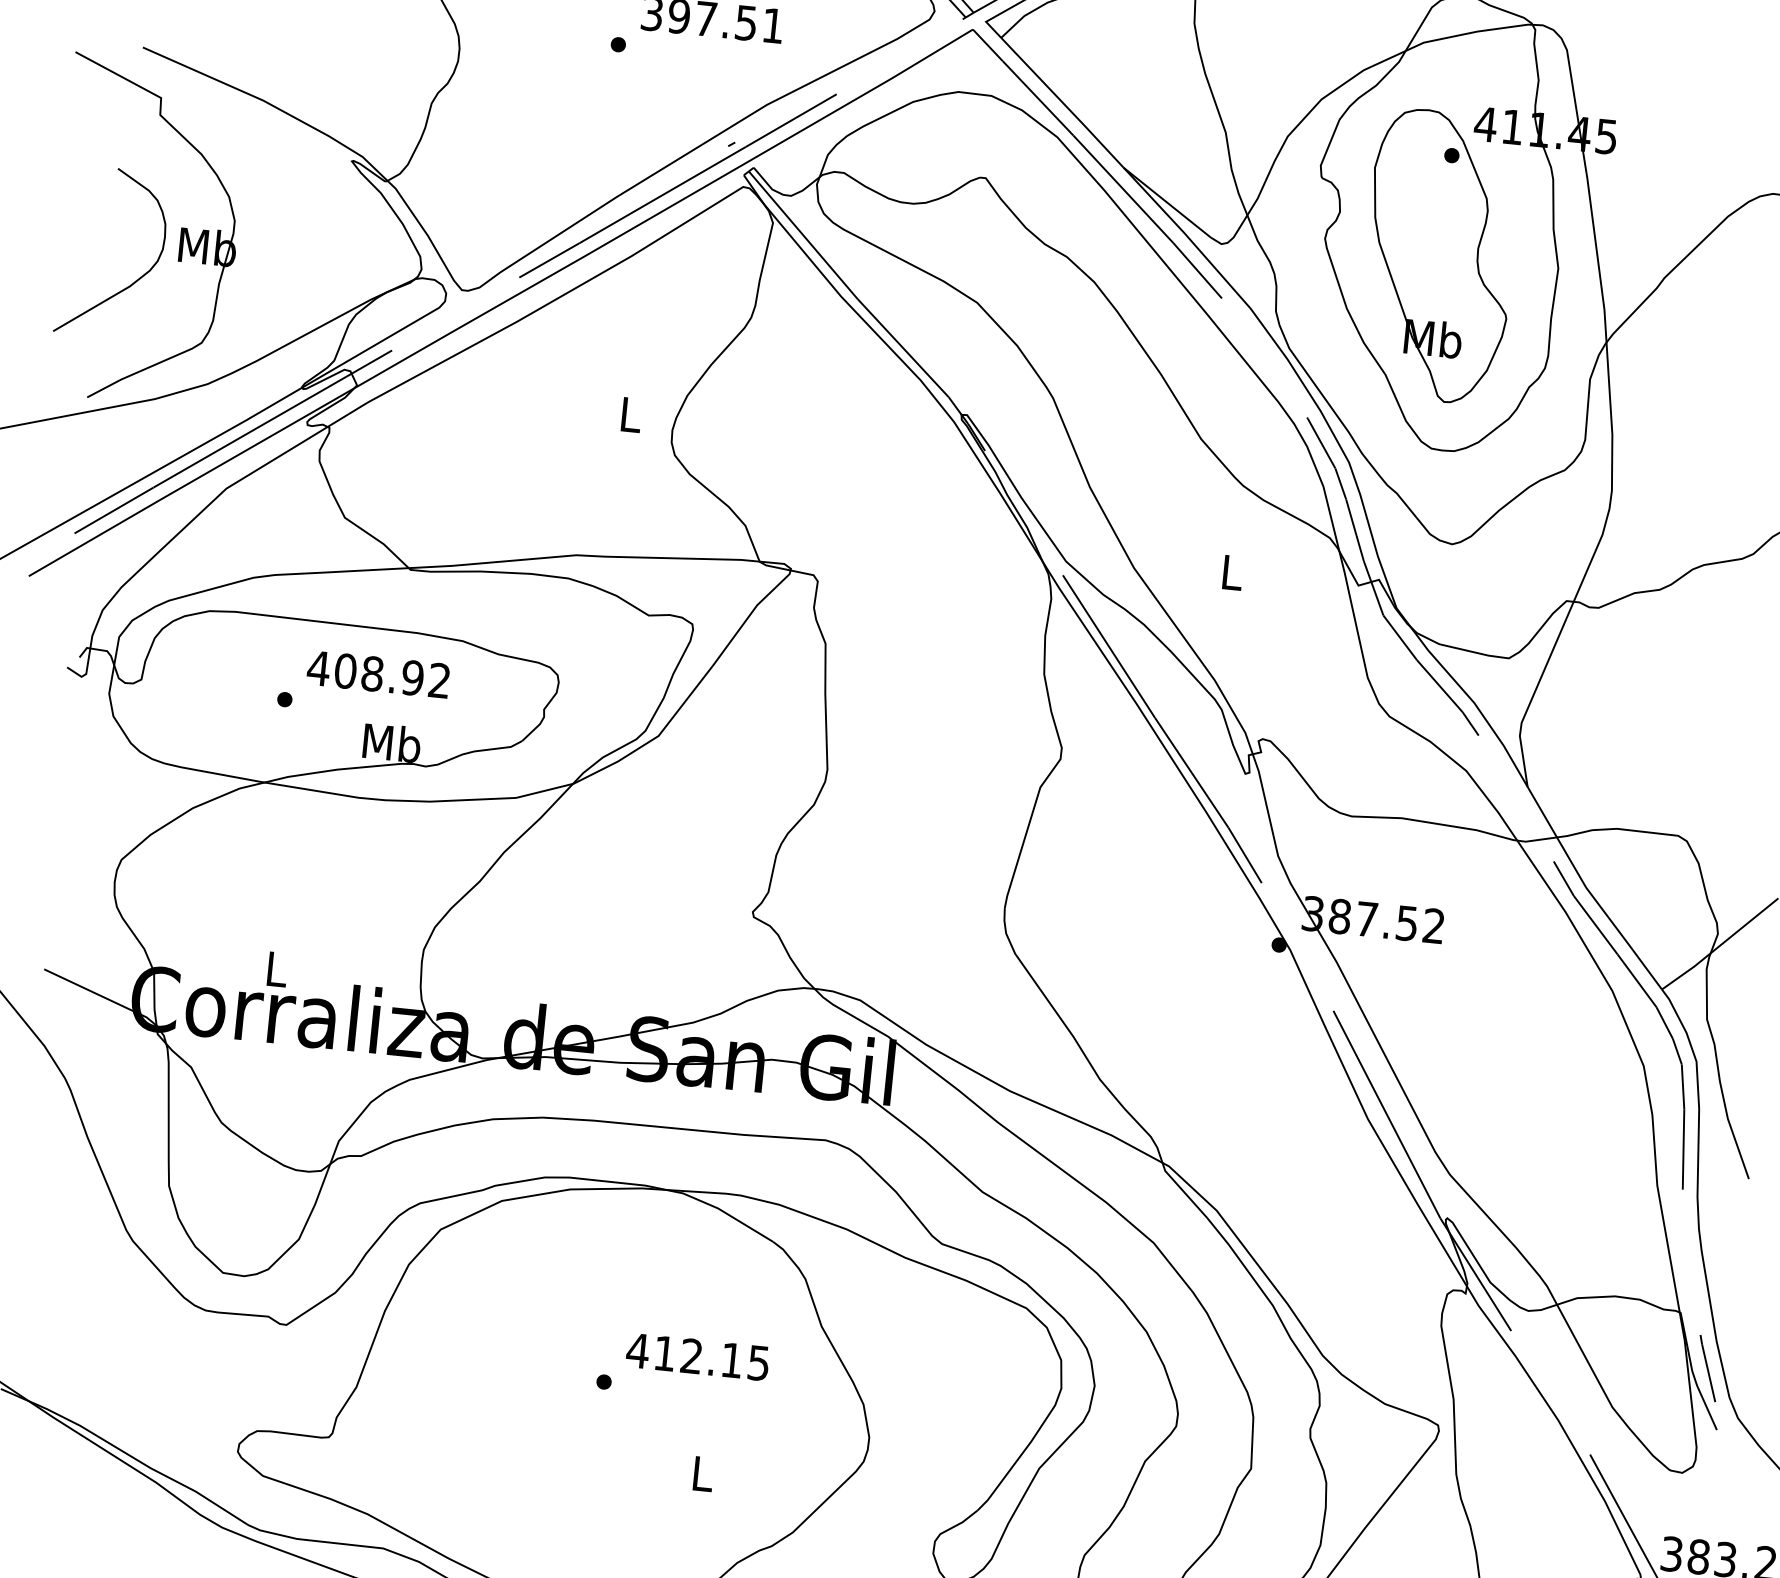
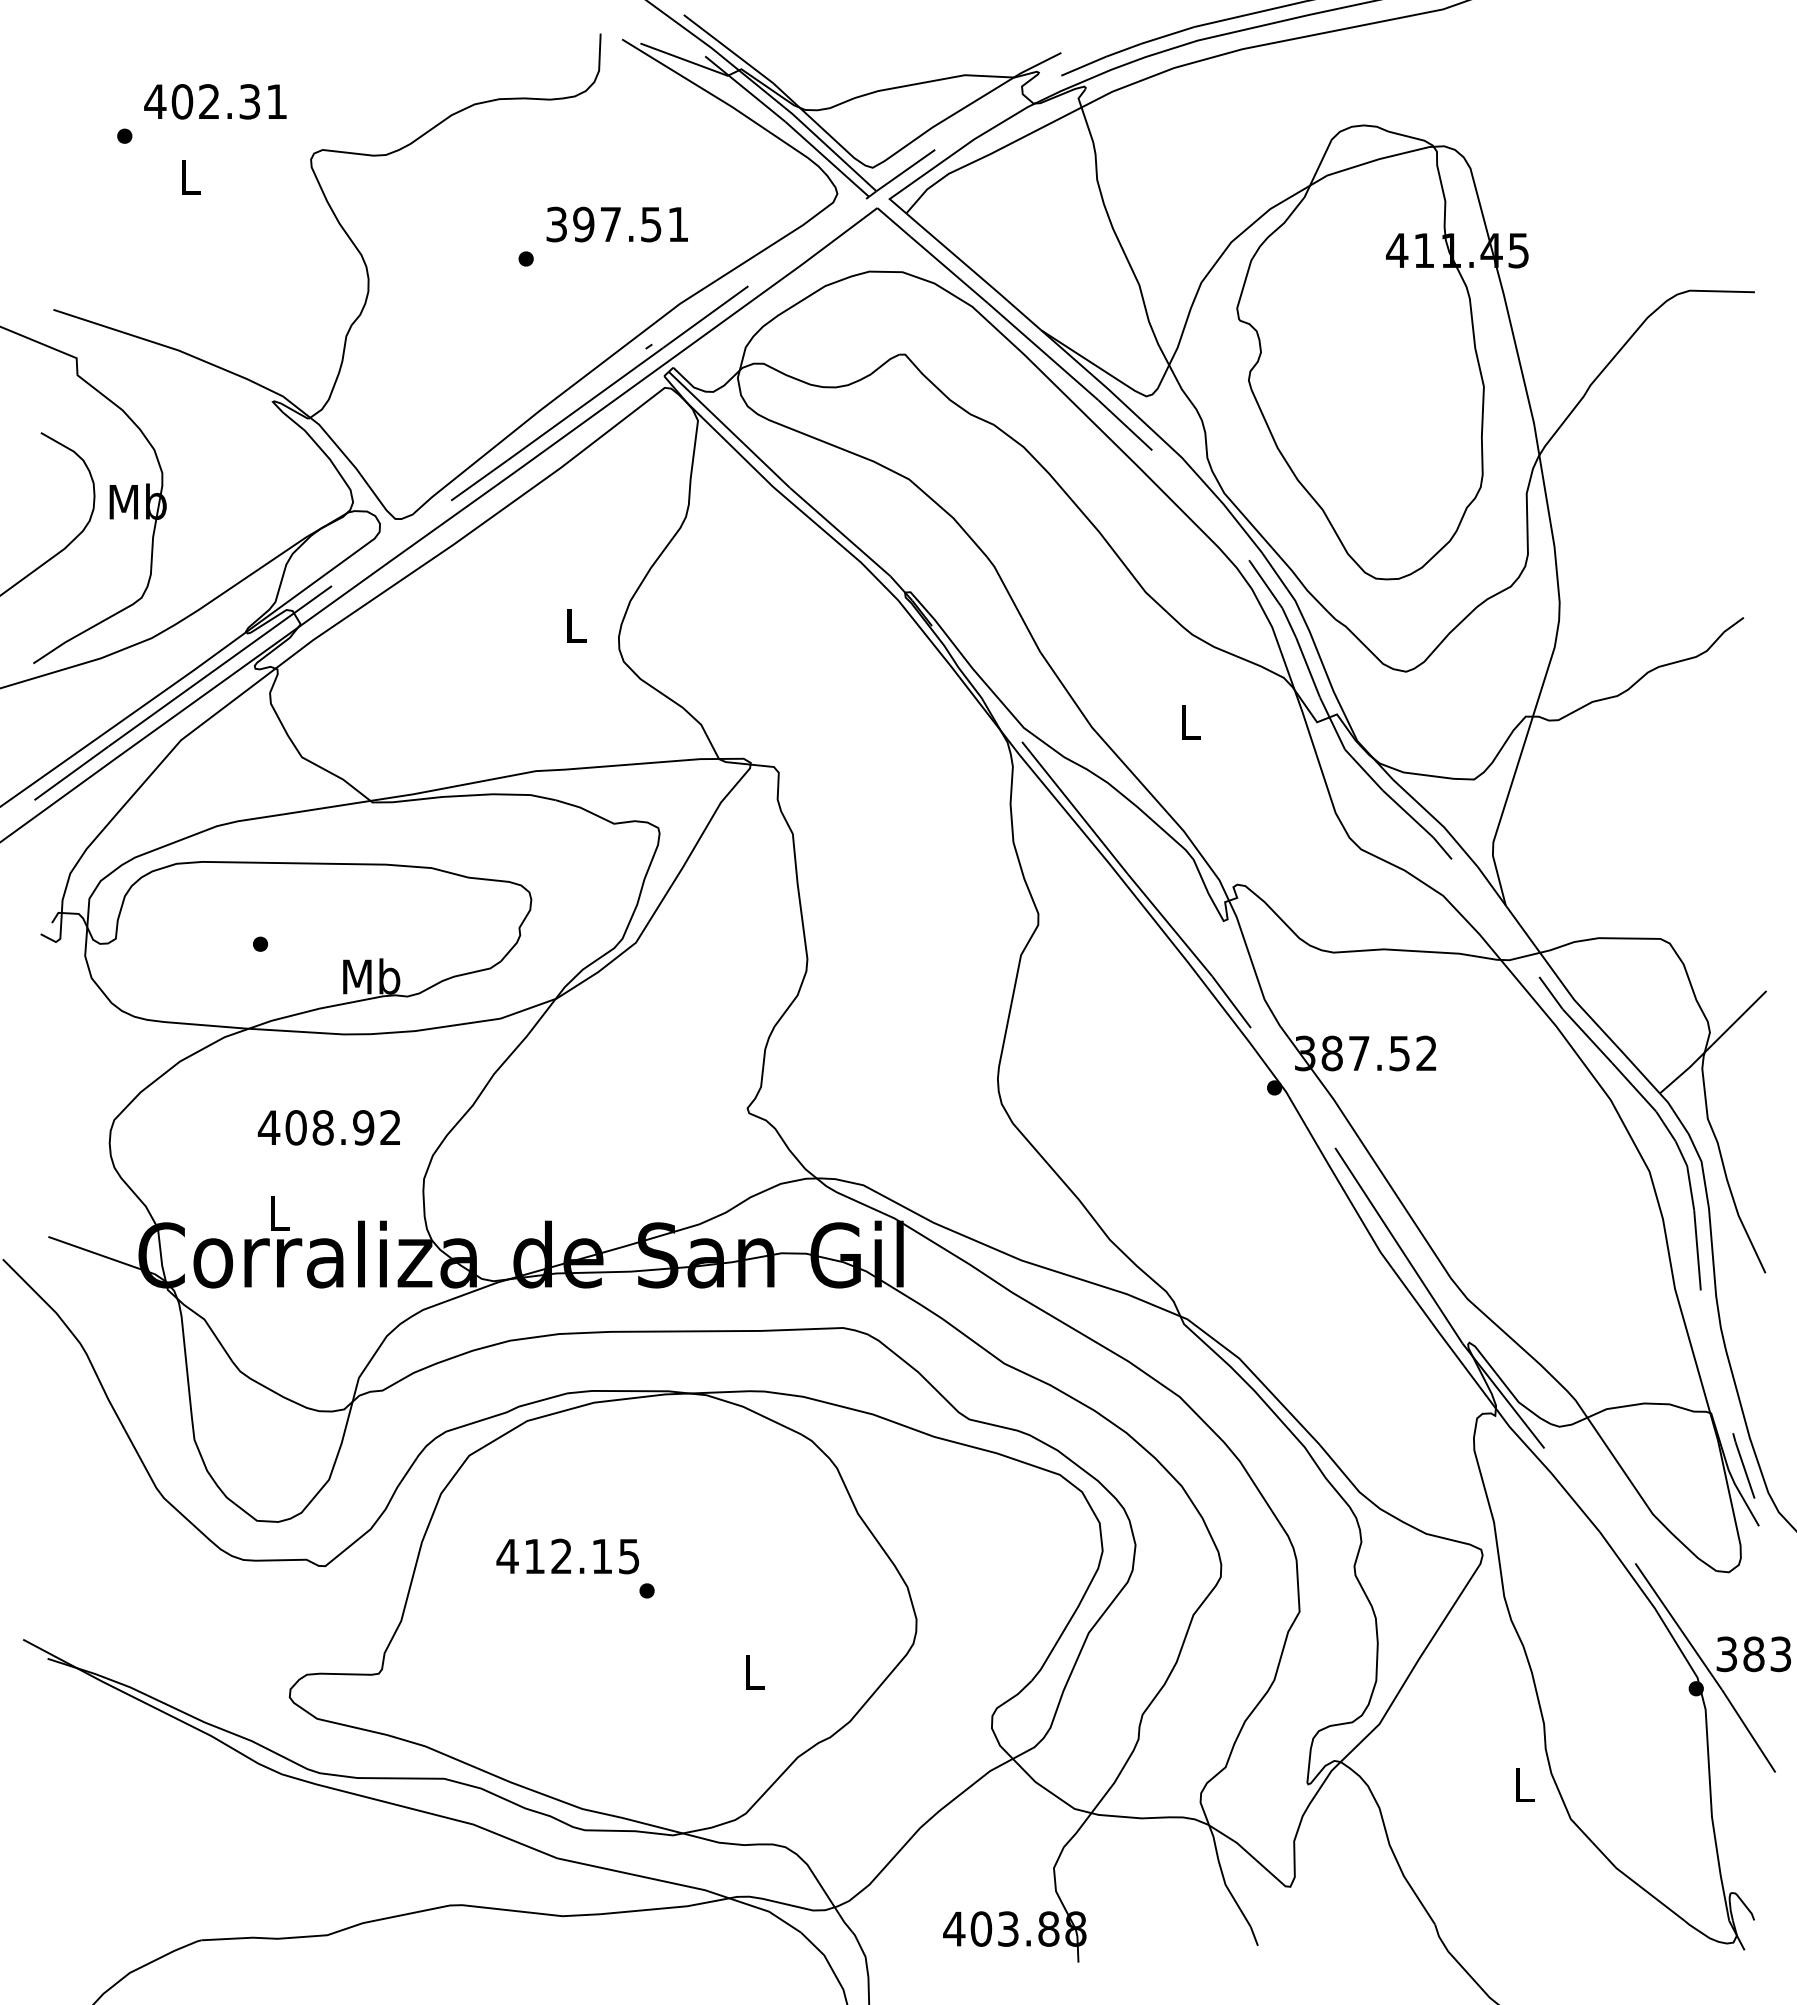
part: (1439, 256) -> (1364, 386), removed
text: (377, 674) -> (328, 1127), moved
text: (697, 1356) -> (567, 1556), moved

